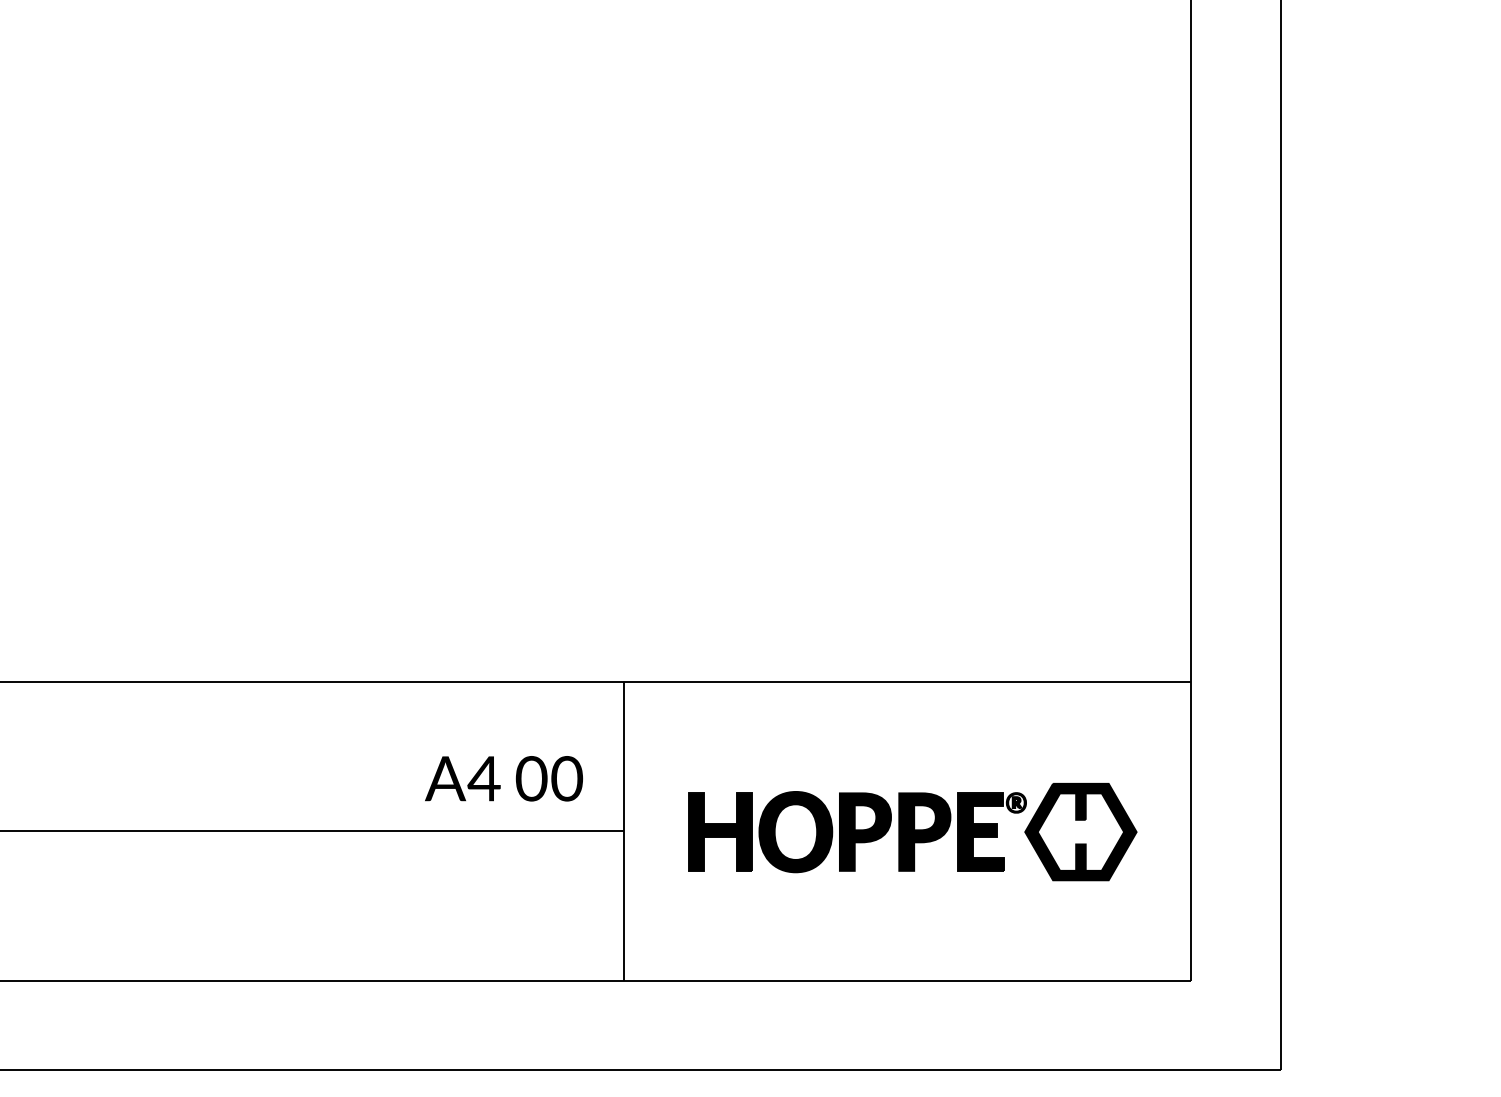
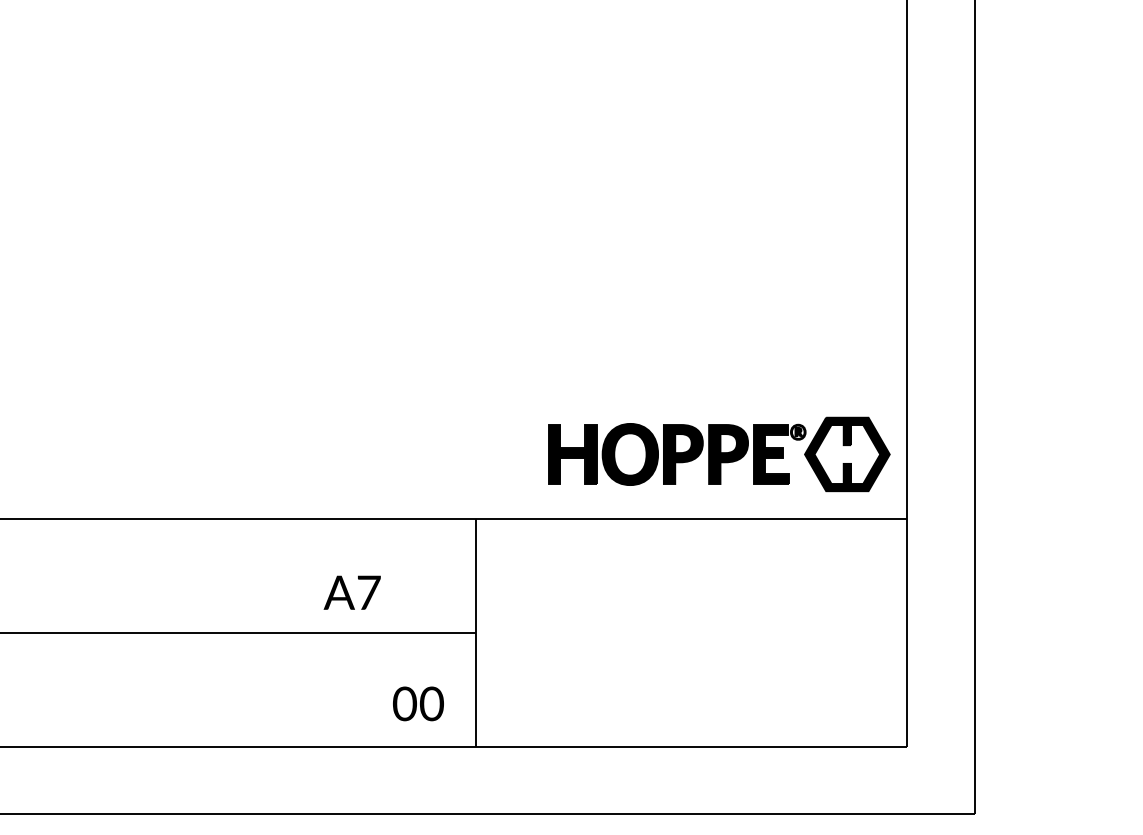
text: (483, 778) -> (368, 592), A4 -> A7
text: (549, 778) -> (418, 703), moved
part: (912, 832) -> (719, 454), moved

